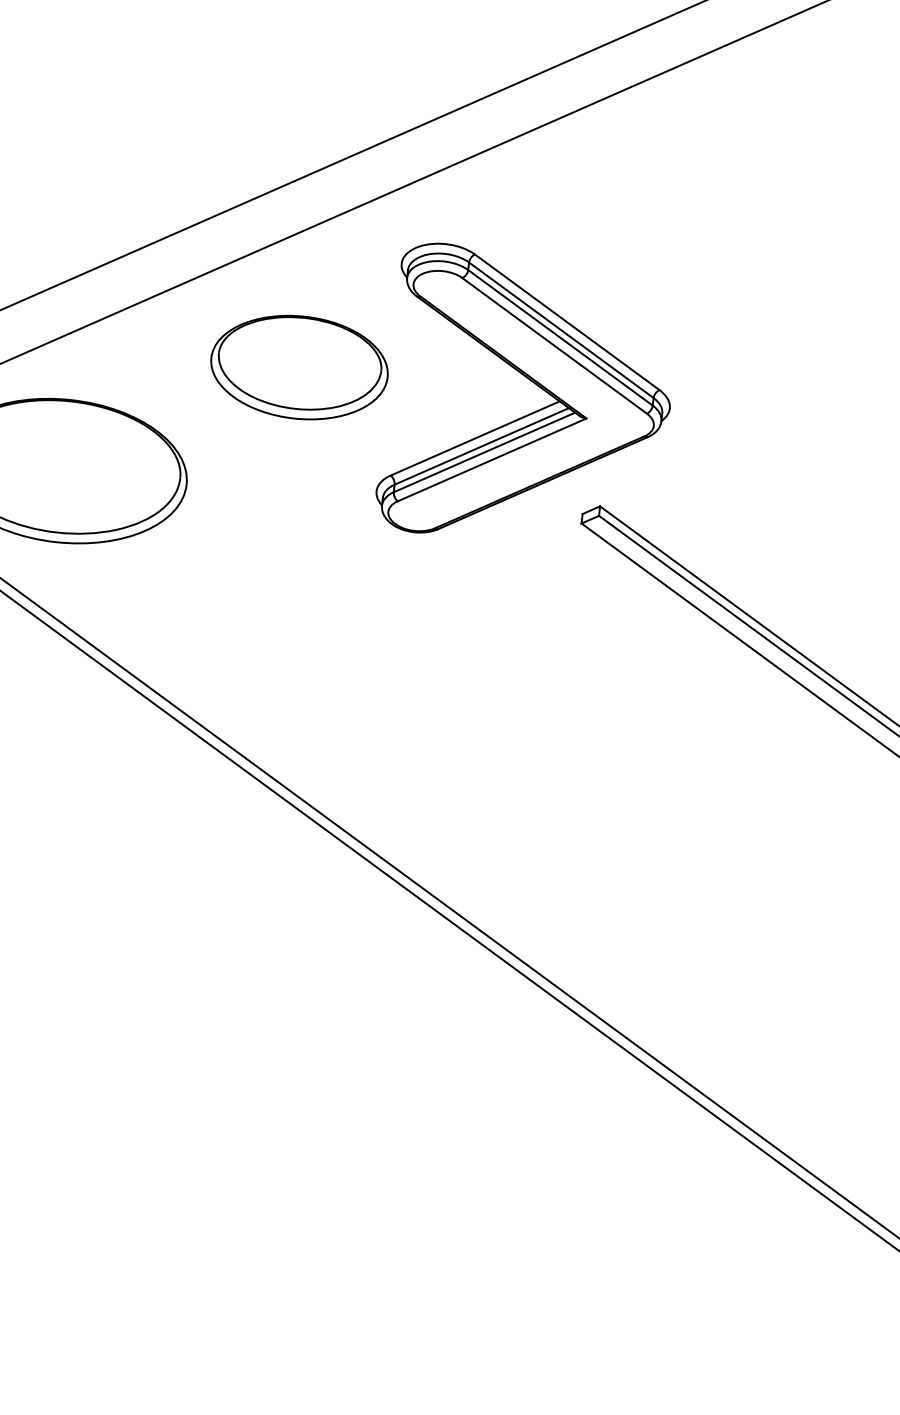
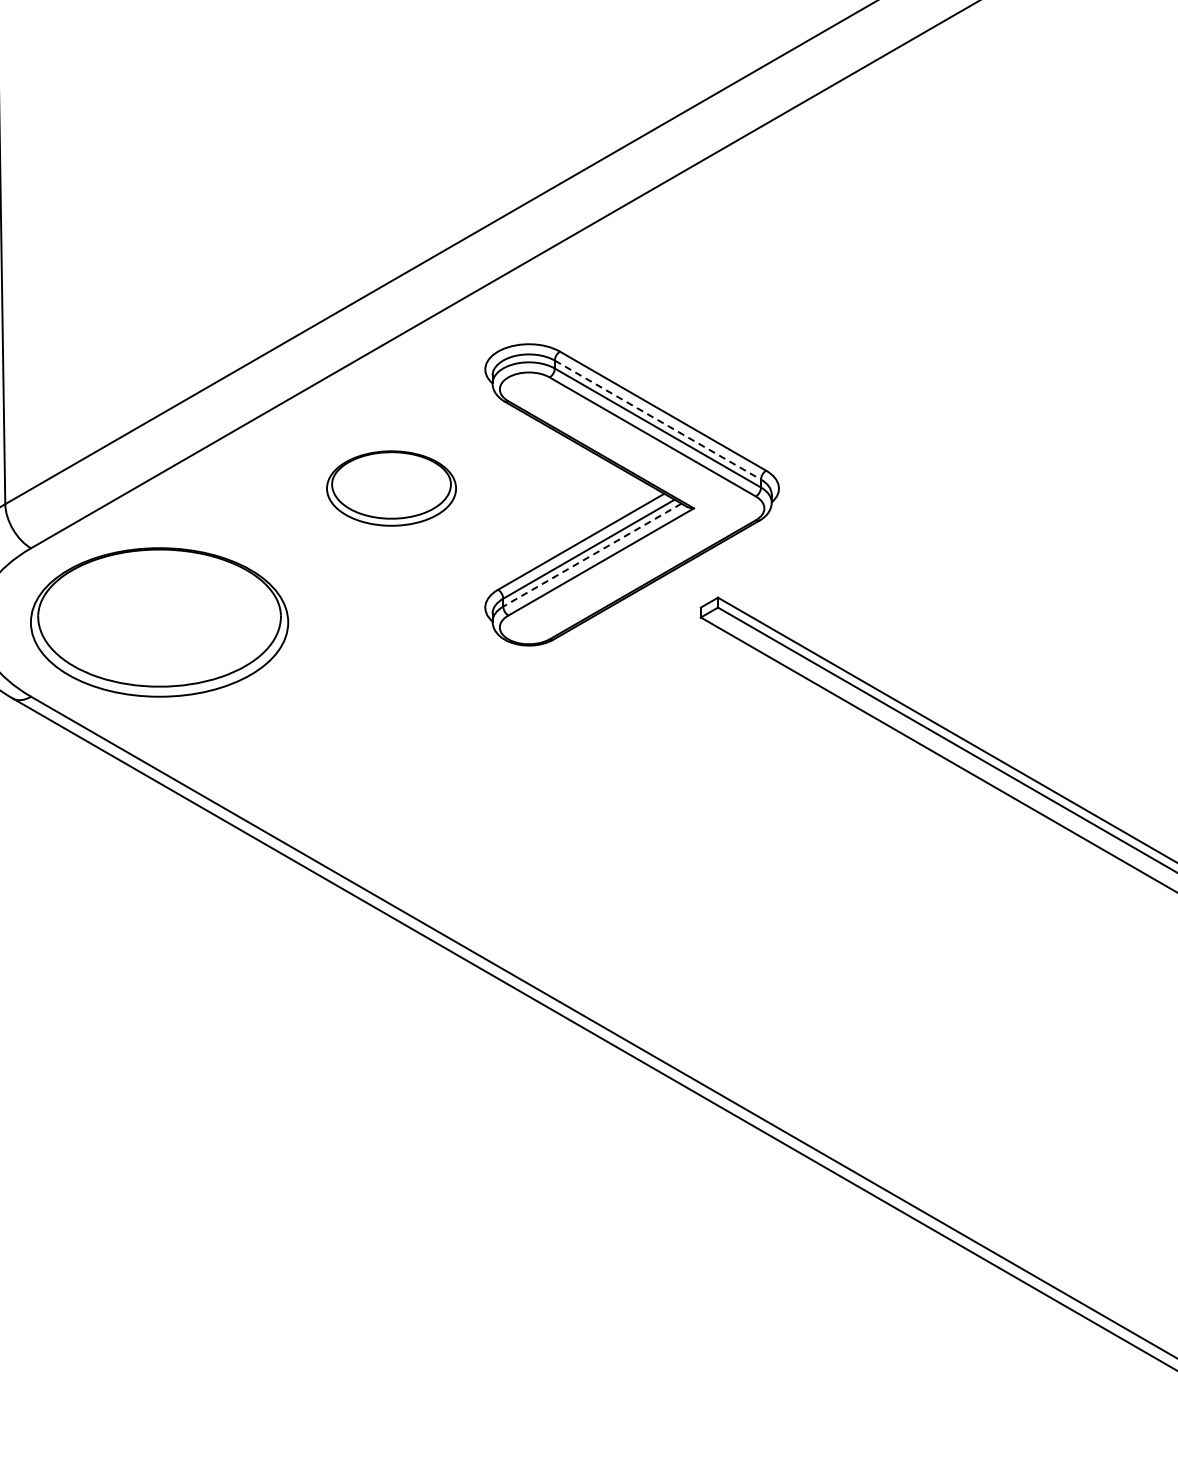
line: (561, 330) -> (658, 420), solid -> dashed
part: (299, 367) -> (391, 488), size x0.7
line: (484, 452) -> (592, 555), solid -> dashed

